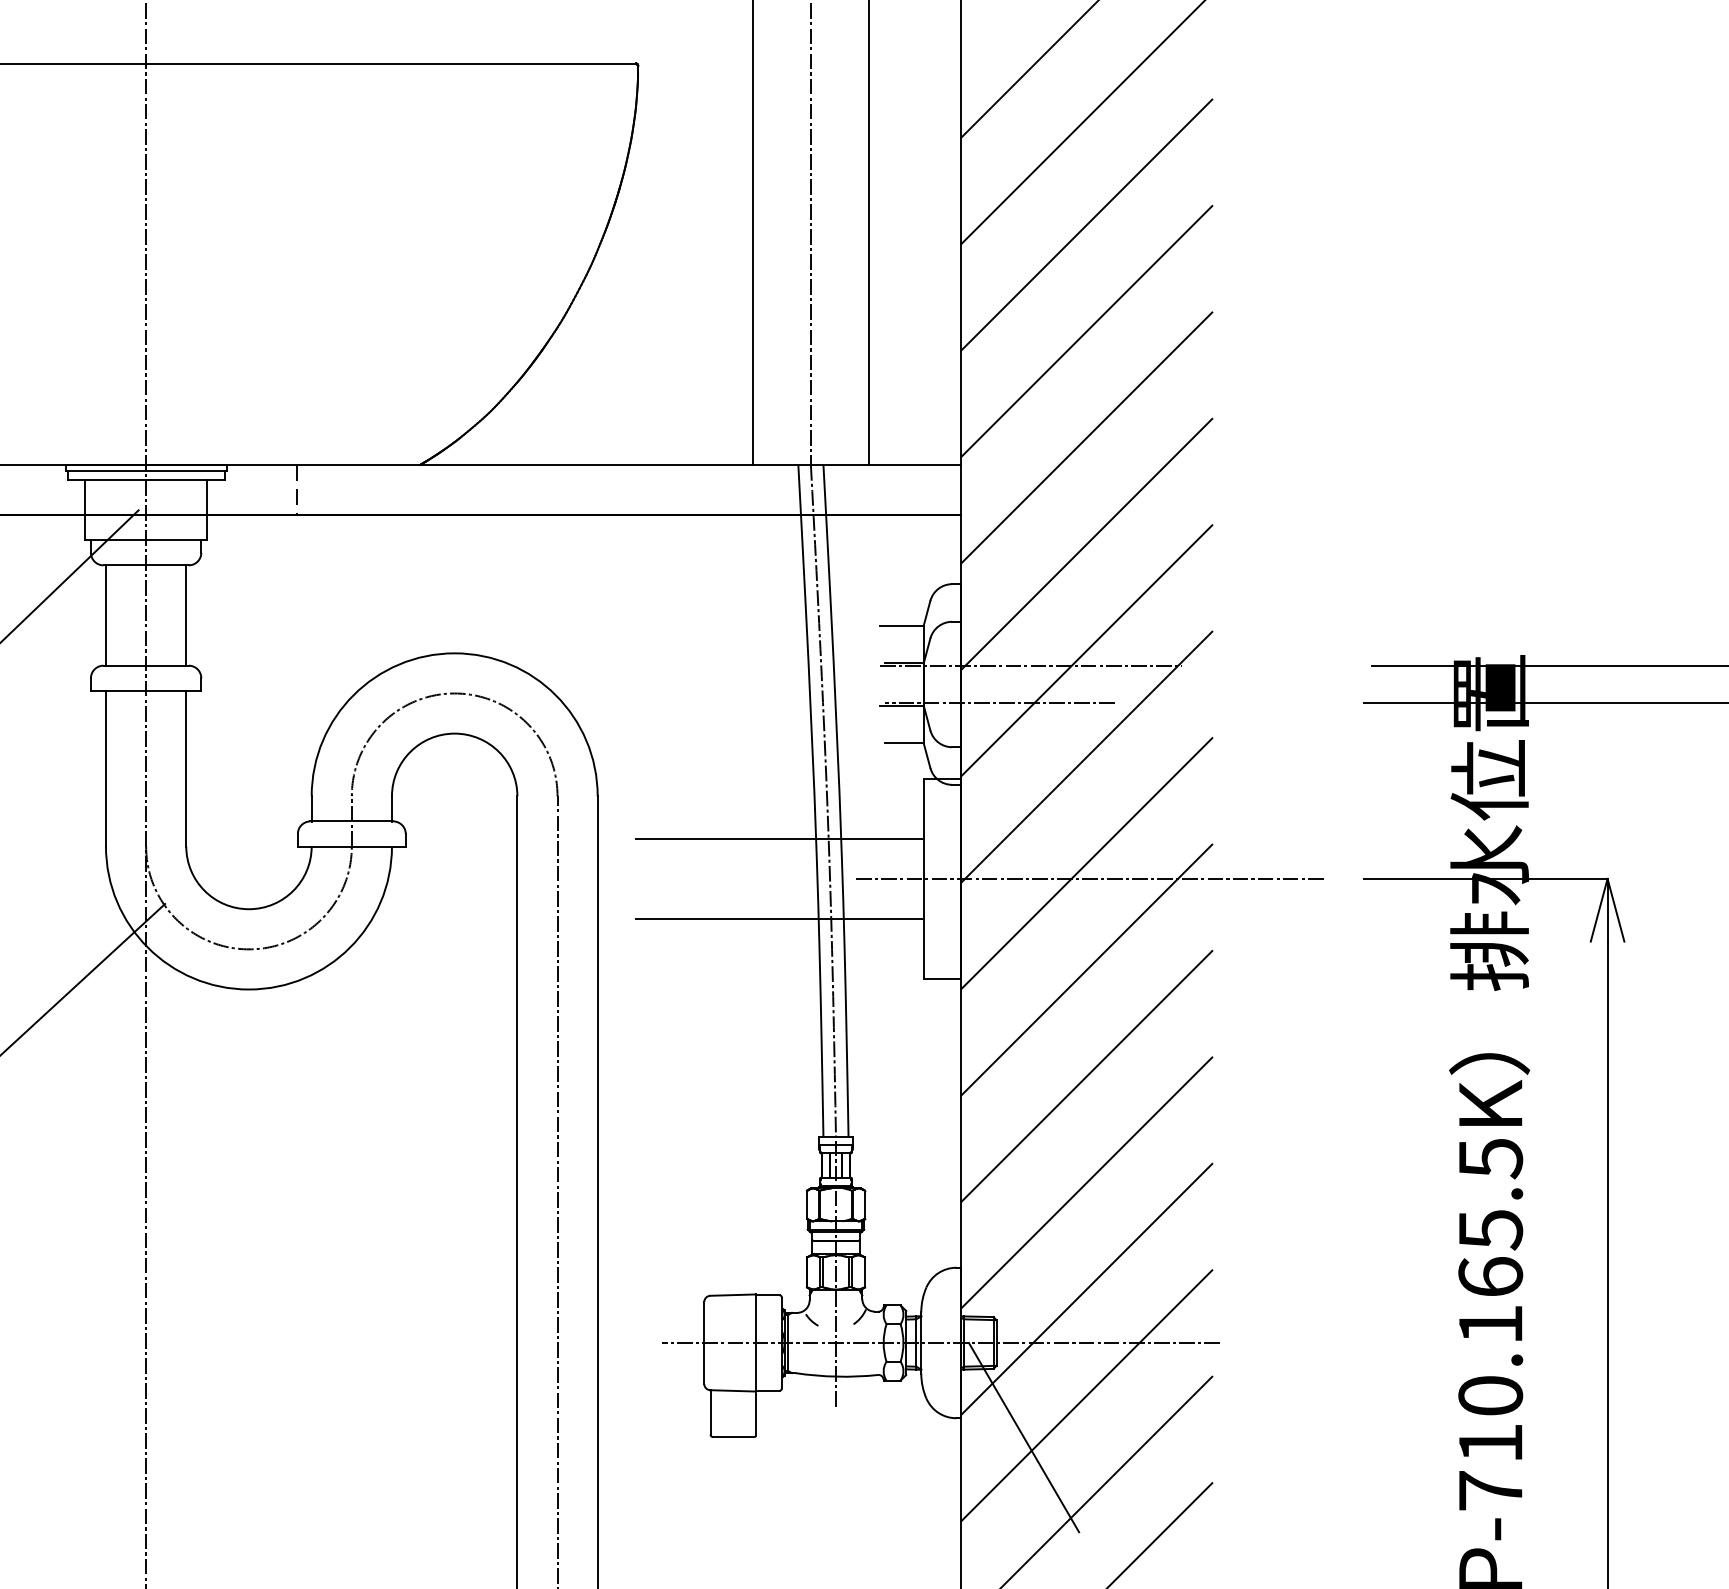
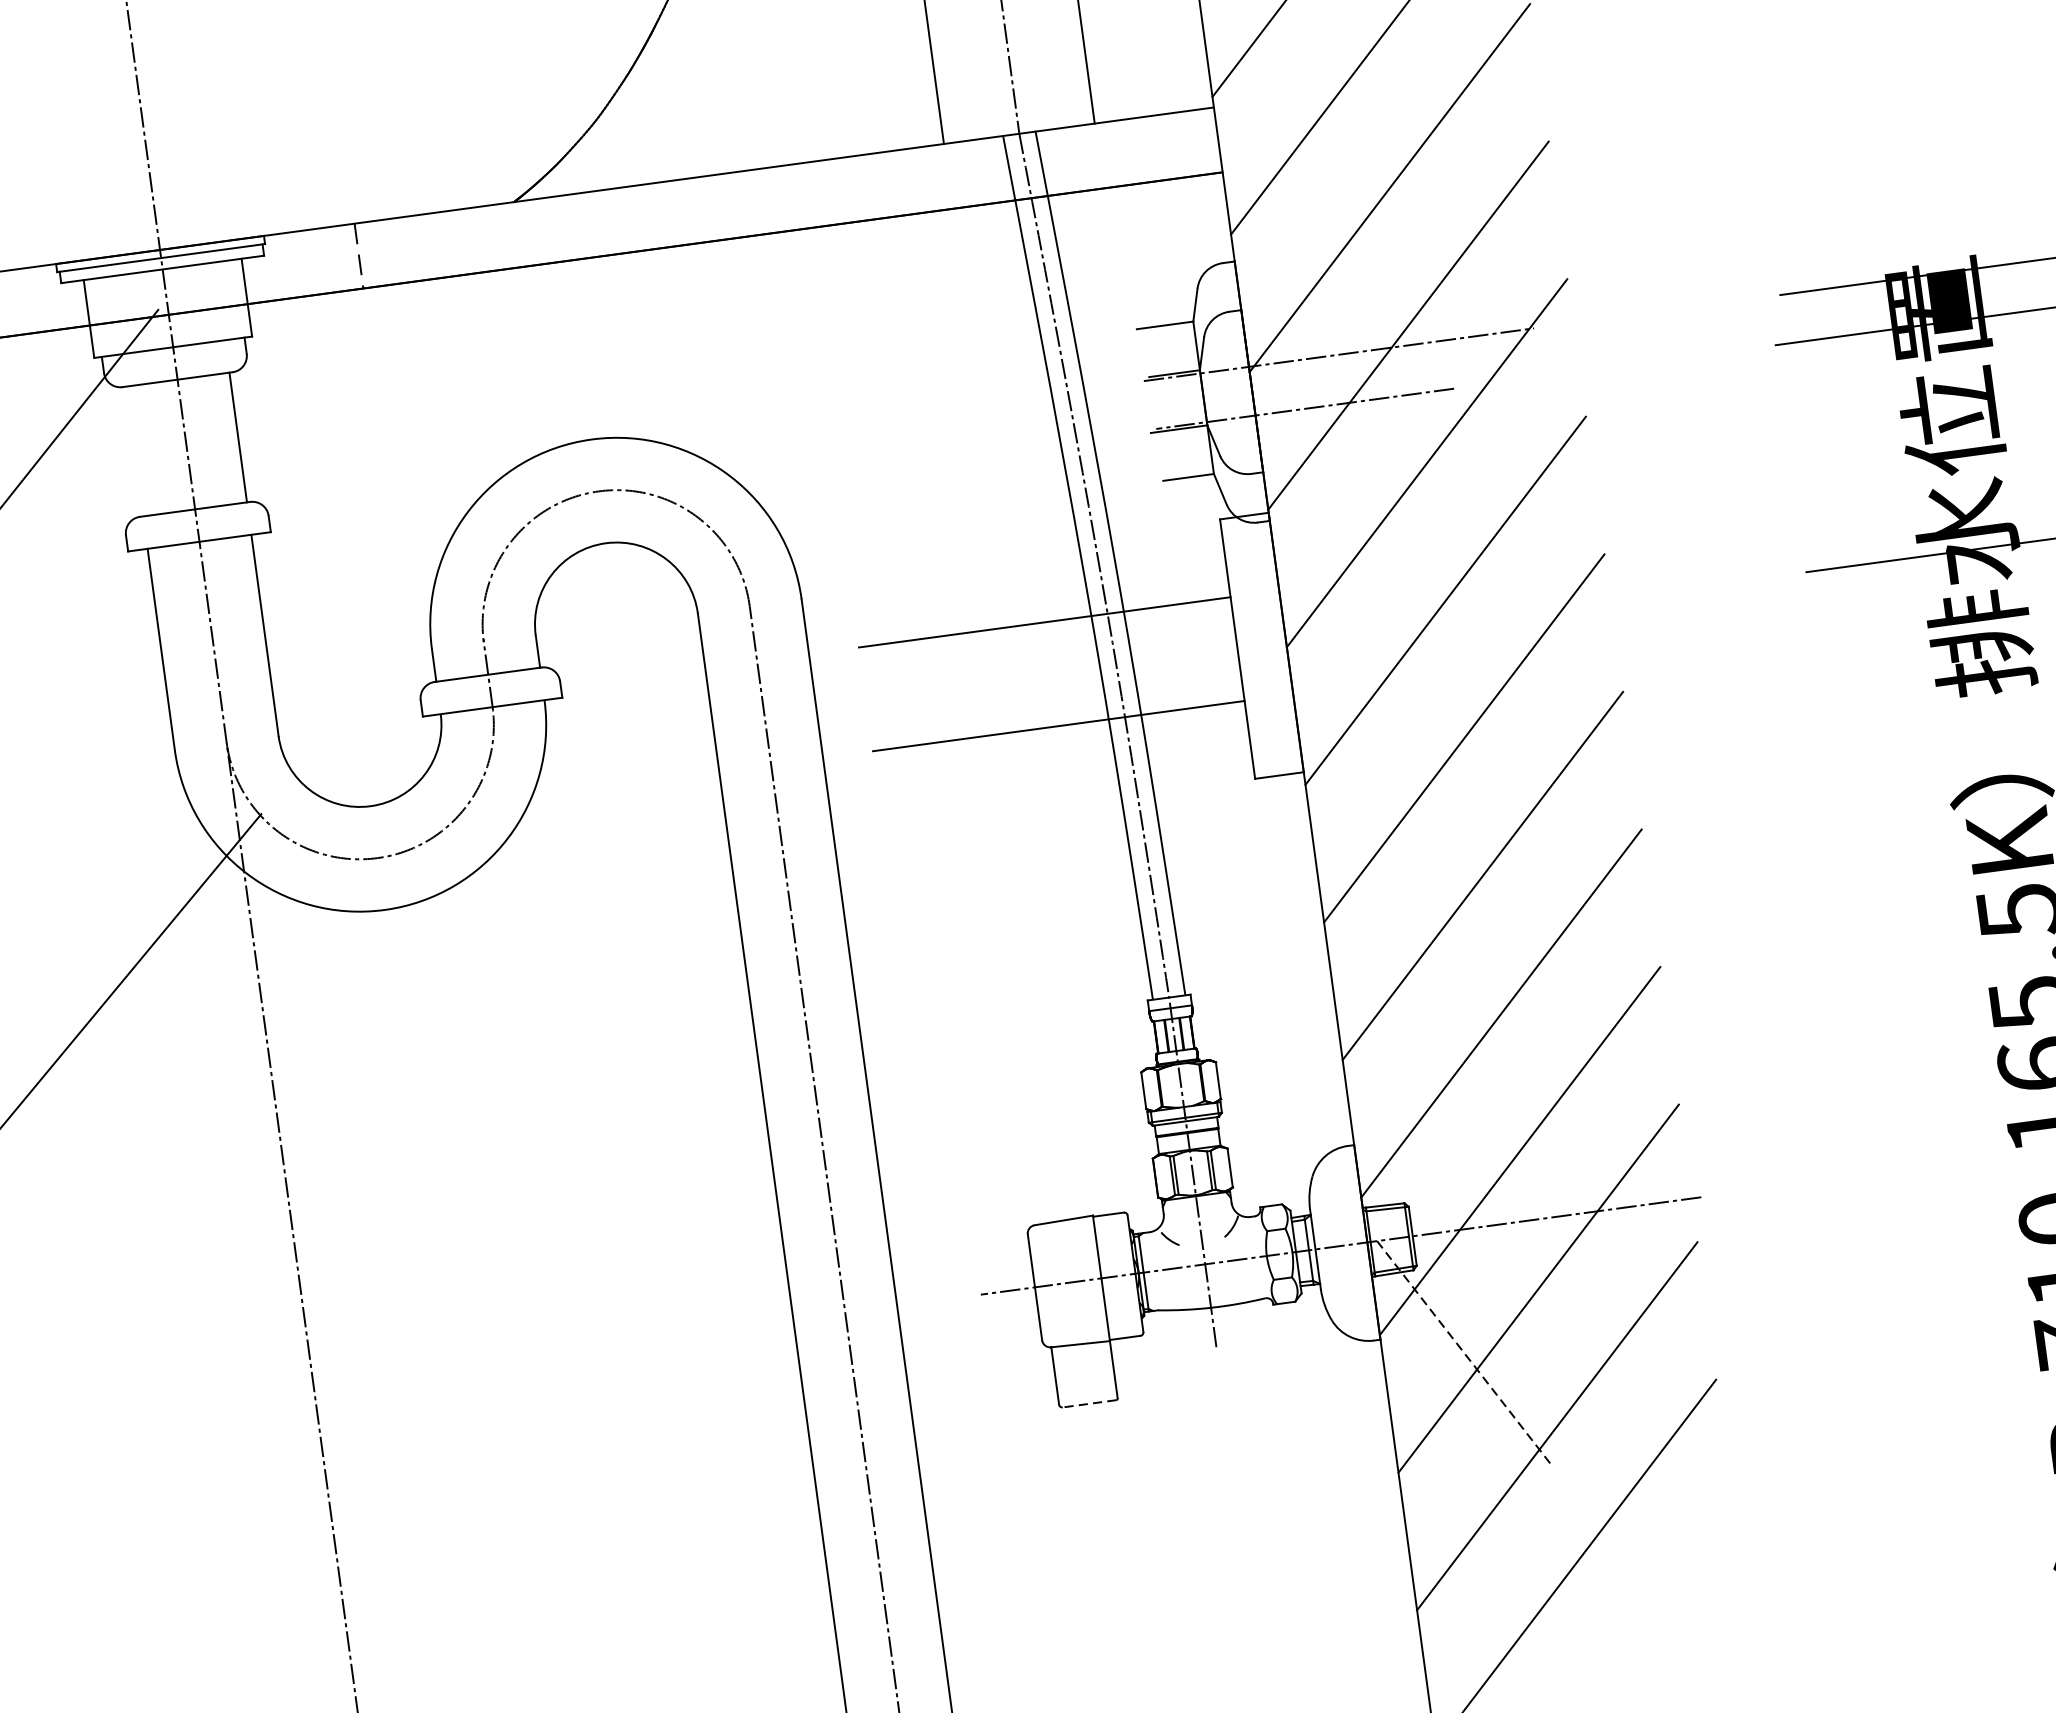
line: (106, 615) -> (135, 451), removed
line: (1091, 878) -> (1454, 619), removed
line: (733, 1437) -> (1089, 1404), solid -> dashed
line: (1024, 1438) -> (1465, 1354), solid -> dashed

